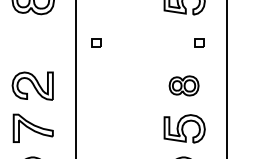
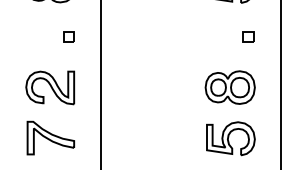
part: (96, 42) -> (68, 35), moved
part: (183, 85) -> (229, 87), size x1.43

